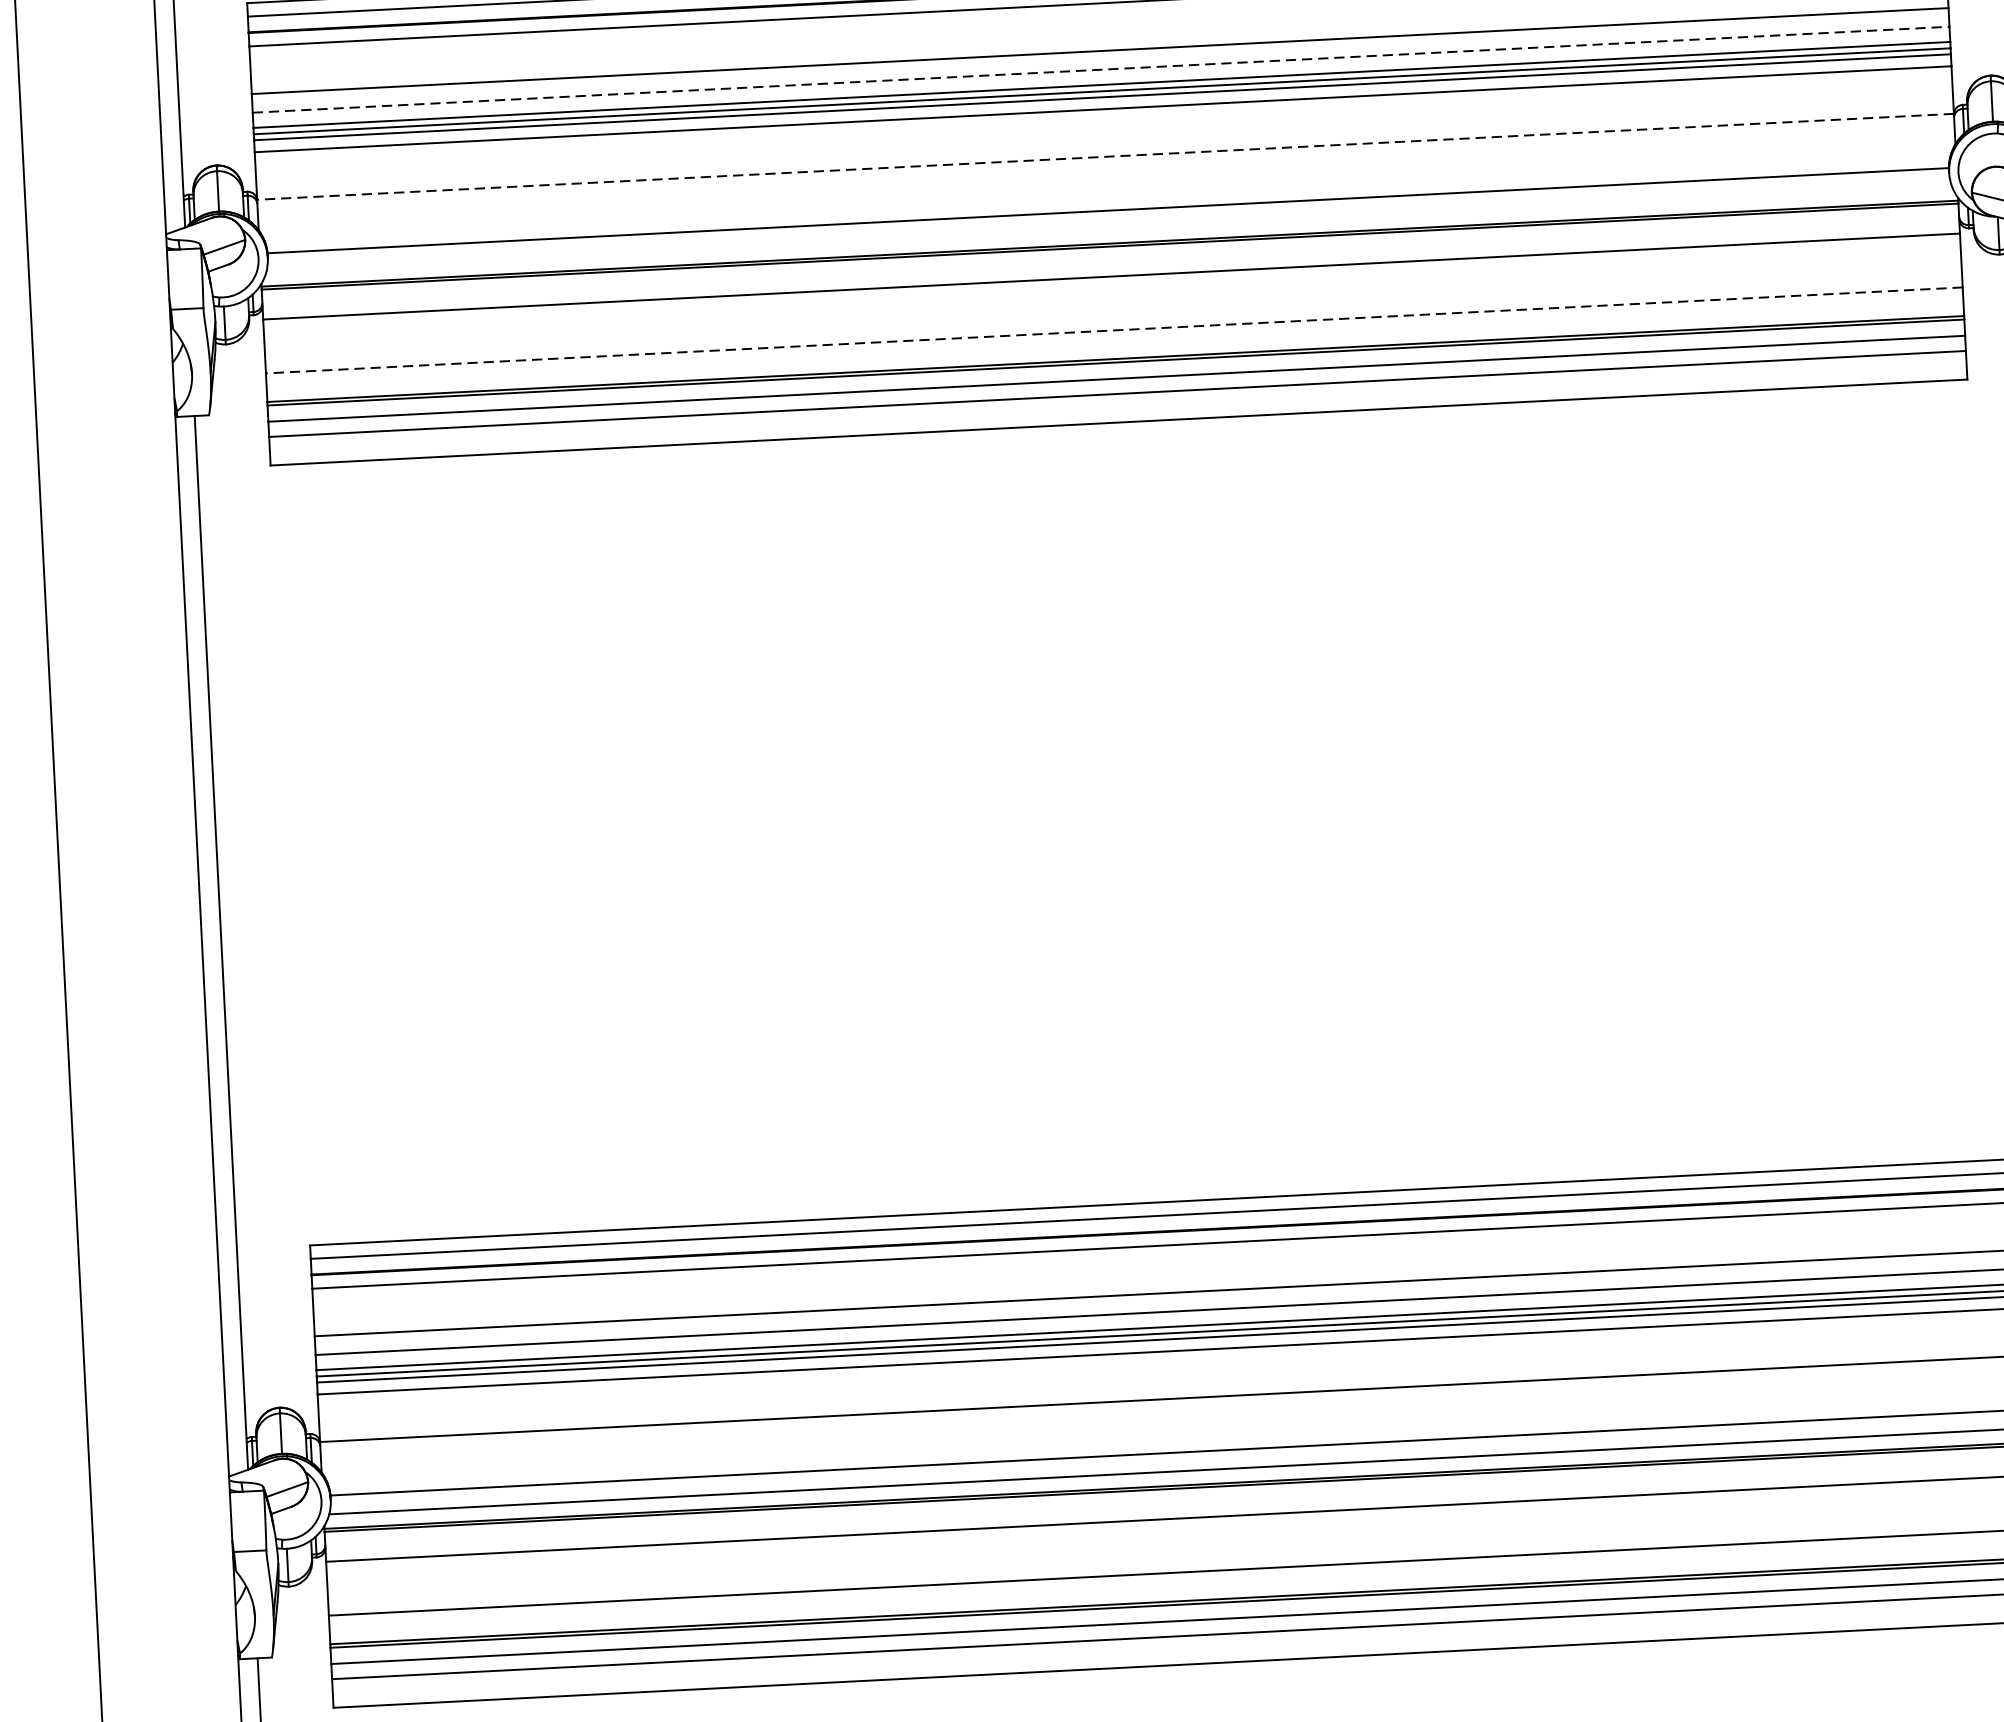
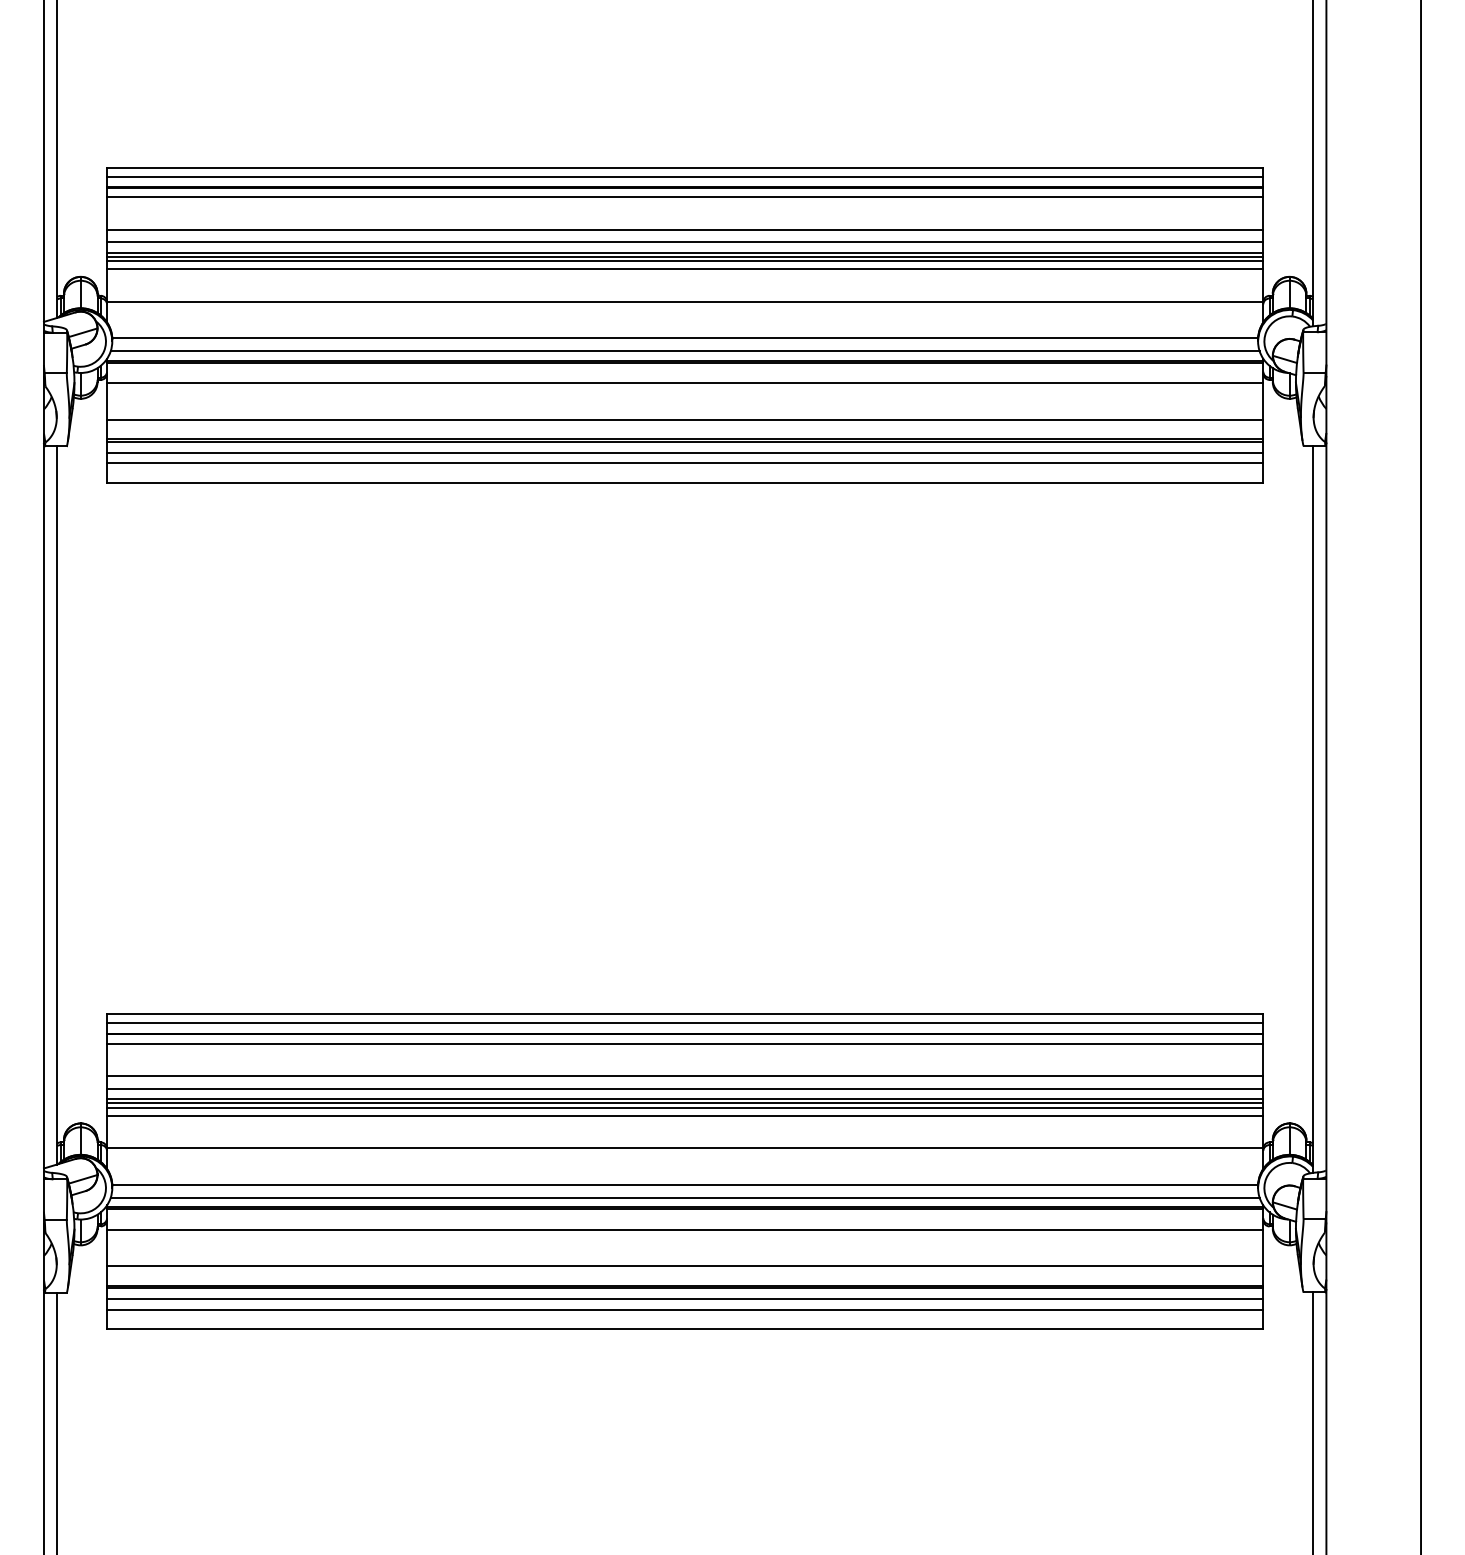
line: (1101, 70) -> (685, 242), dashed -> solid
line: (1104, 156) -> (684, 301), dashed -> solid
line: (1108, 230) -> (684, 351), added
line: (1113, 329) -> (684, 419), dashed -> solid

